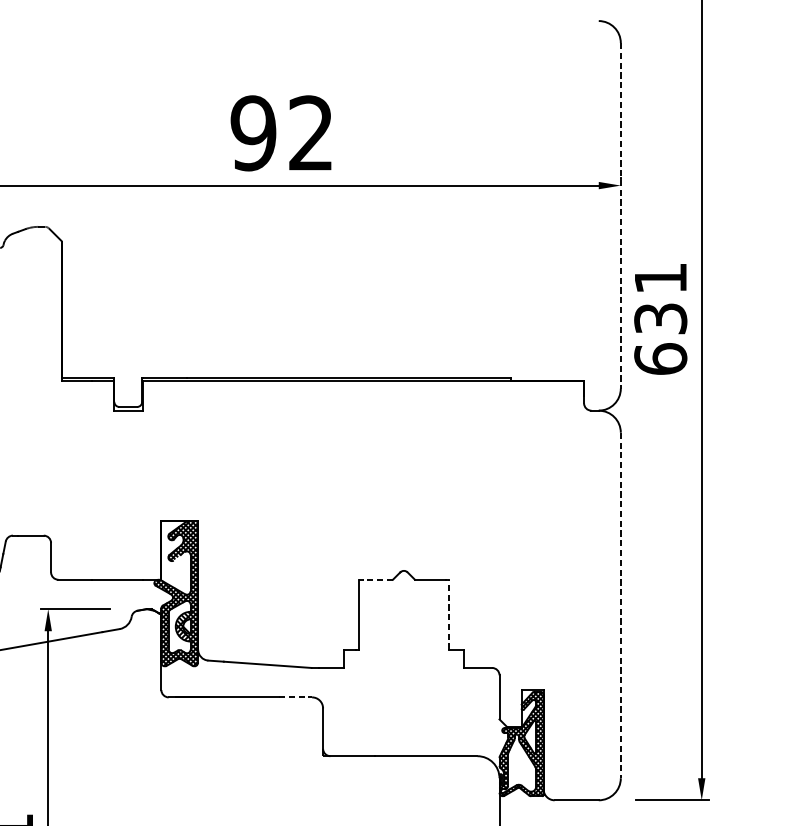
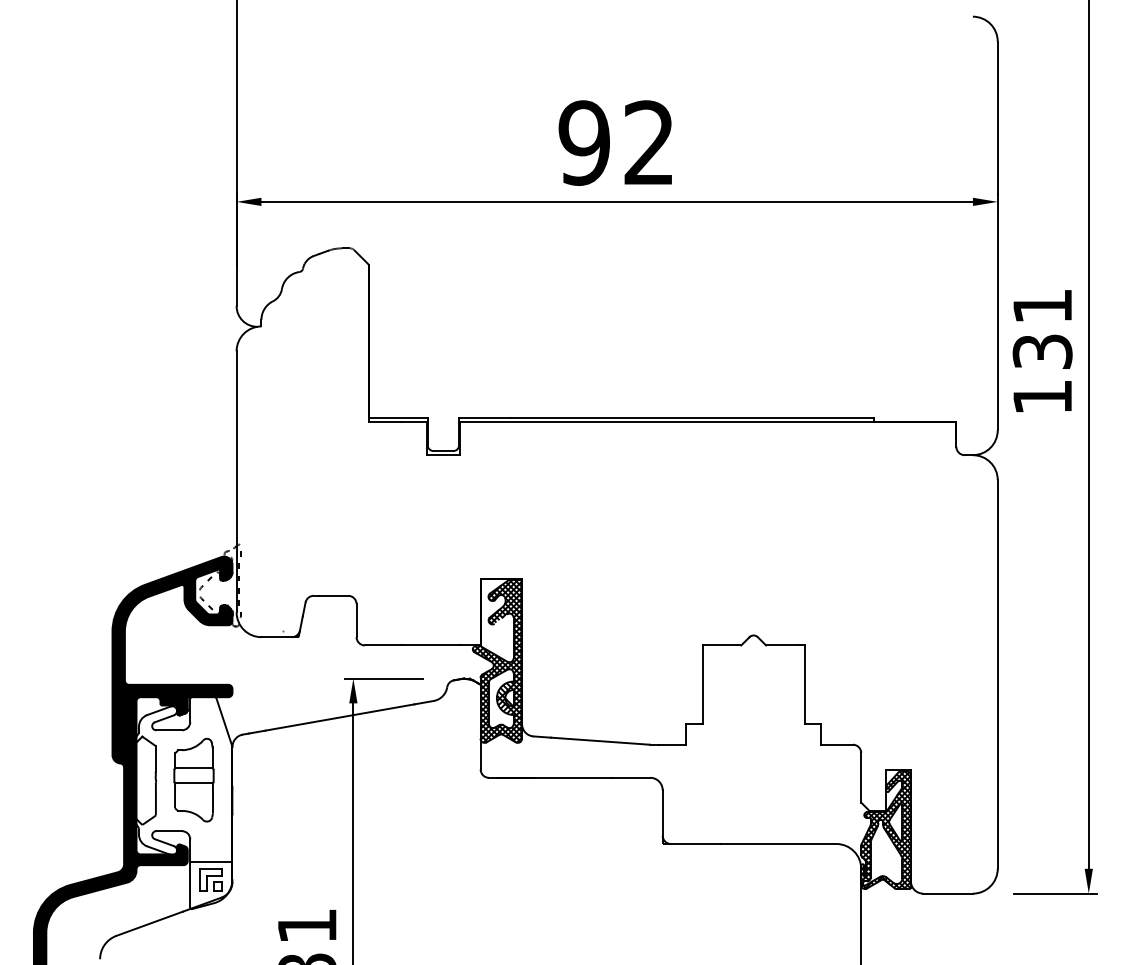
line: (620, 216) -> (997, 236), dashed -> solid
text: (660, 358) -> (1042, 396), 631 -> 131
line: (375, 579) -> (721, 645), dashed -> solid
line: (620, 605) -> (997, 674), dashed -> solid
line: (449, 614) -> (804, 684), dashed -> solid
line: (295, 697) -> (631, 777), dashed -> solid

